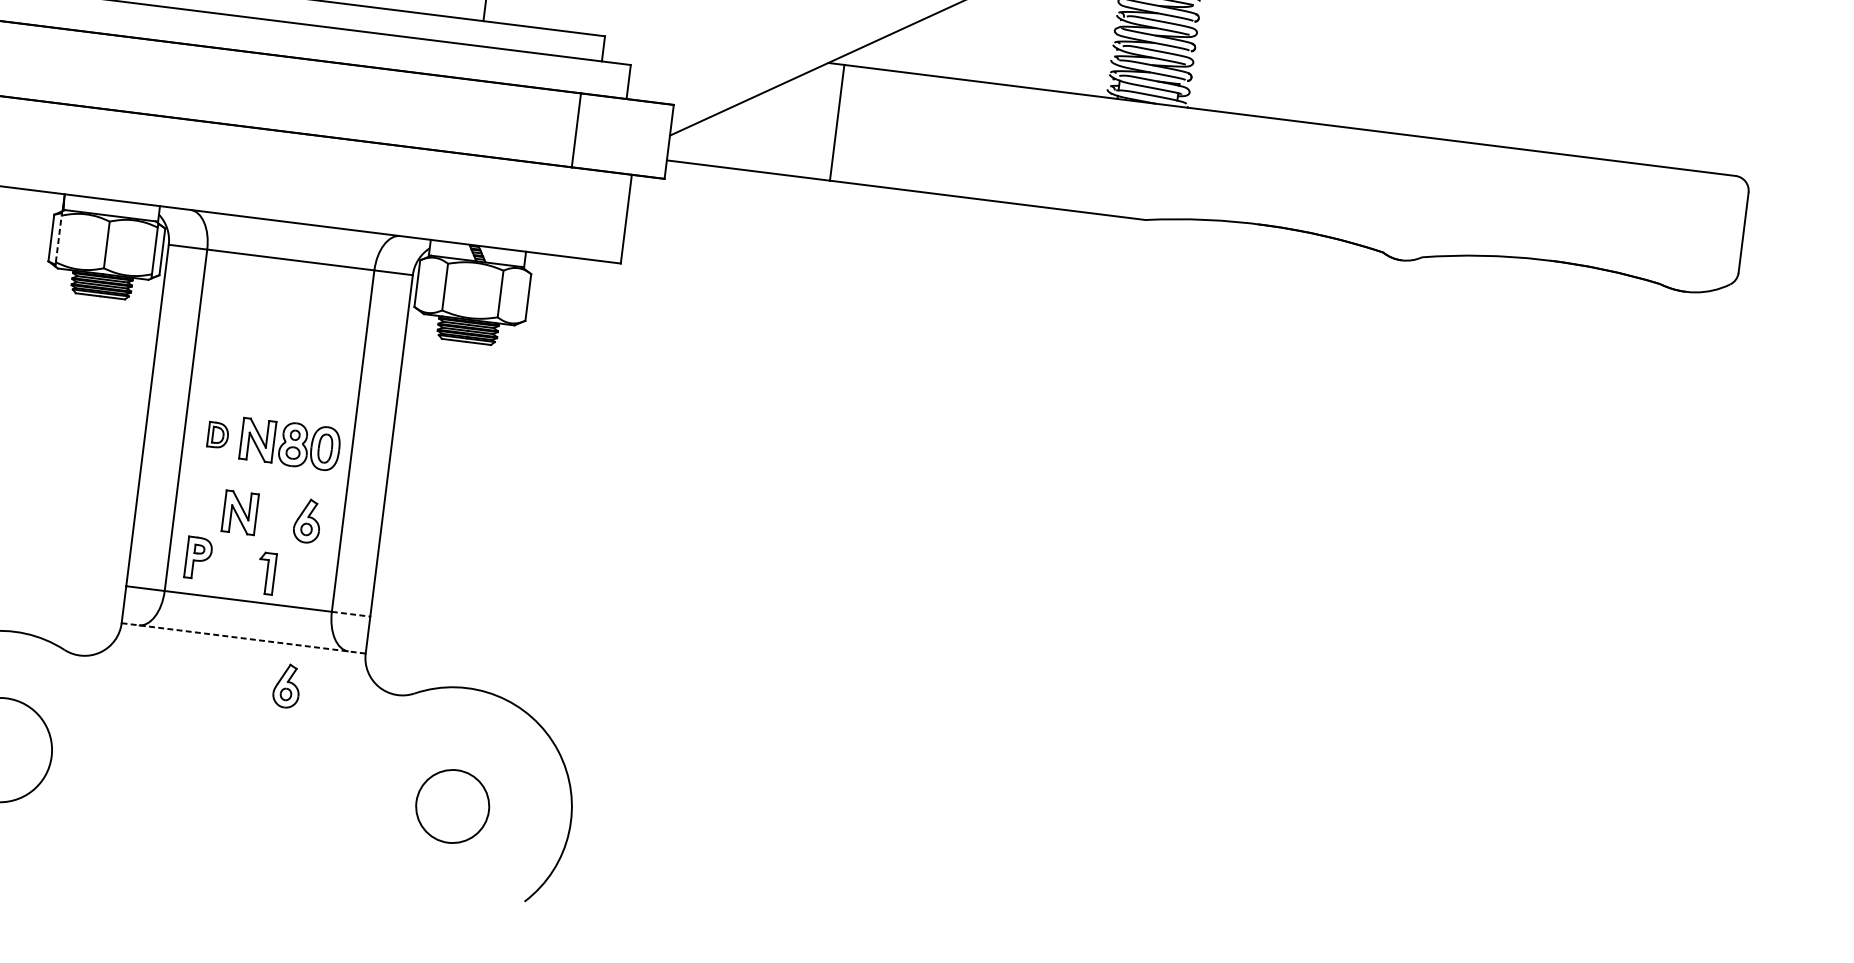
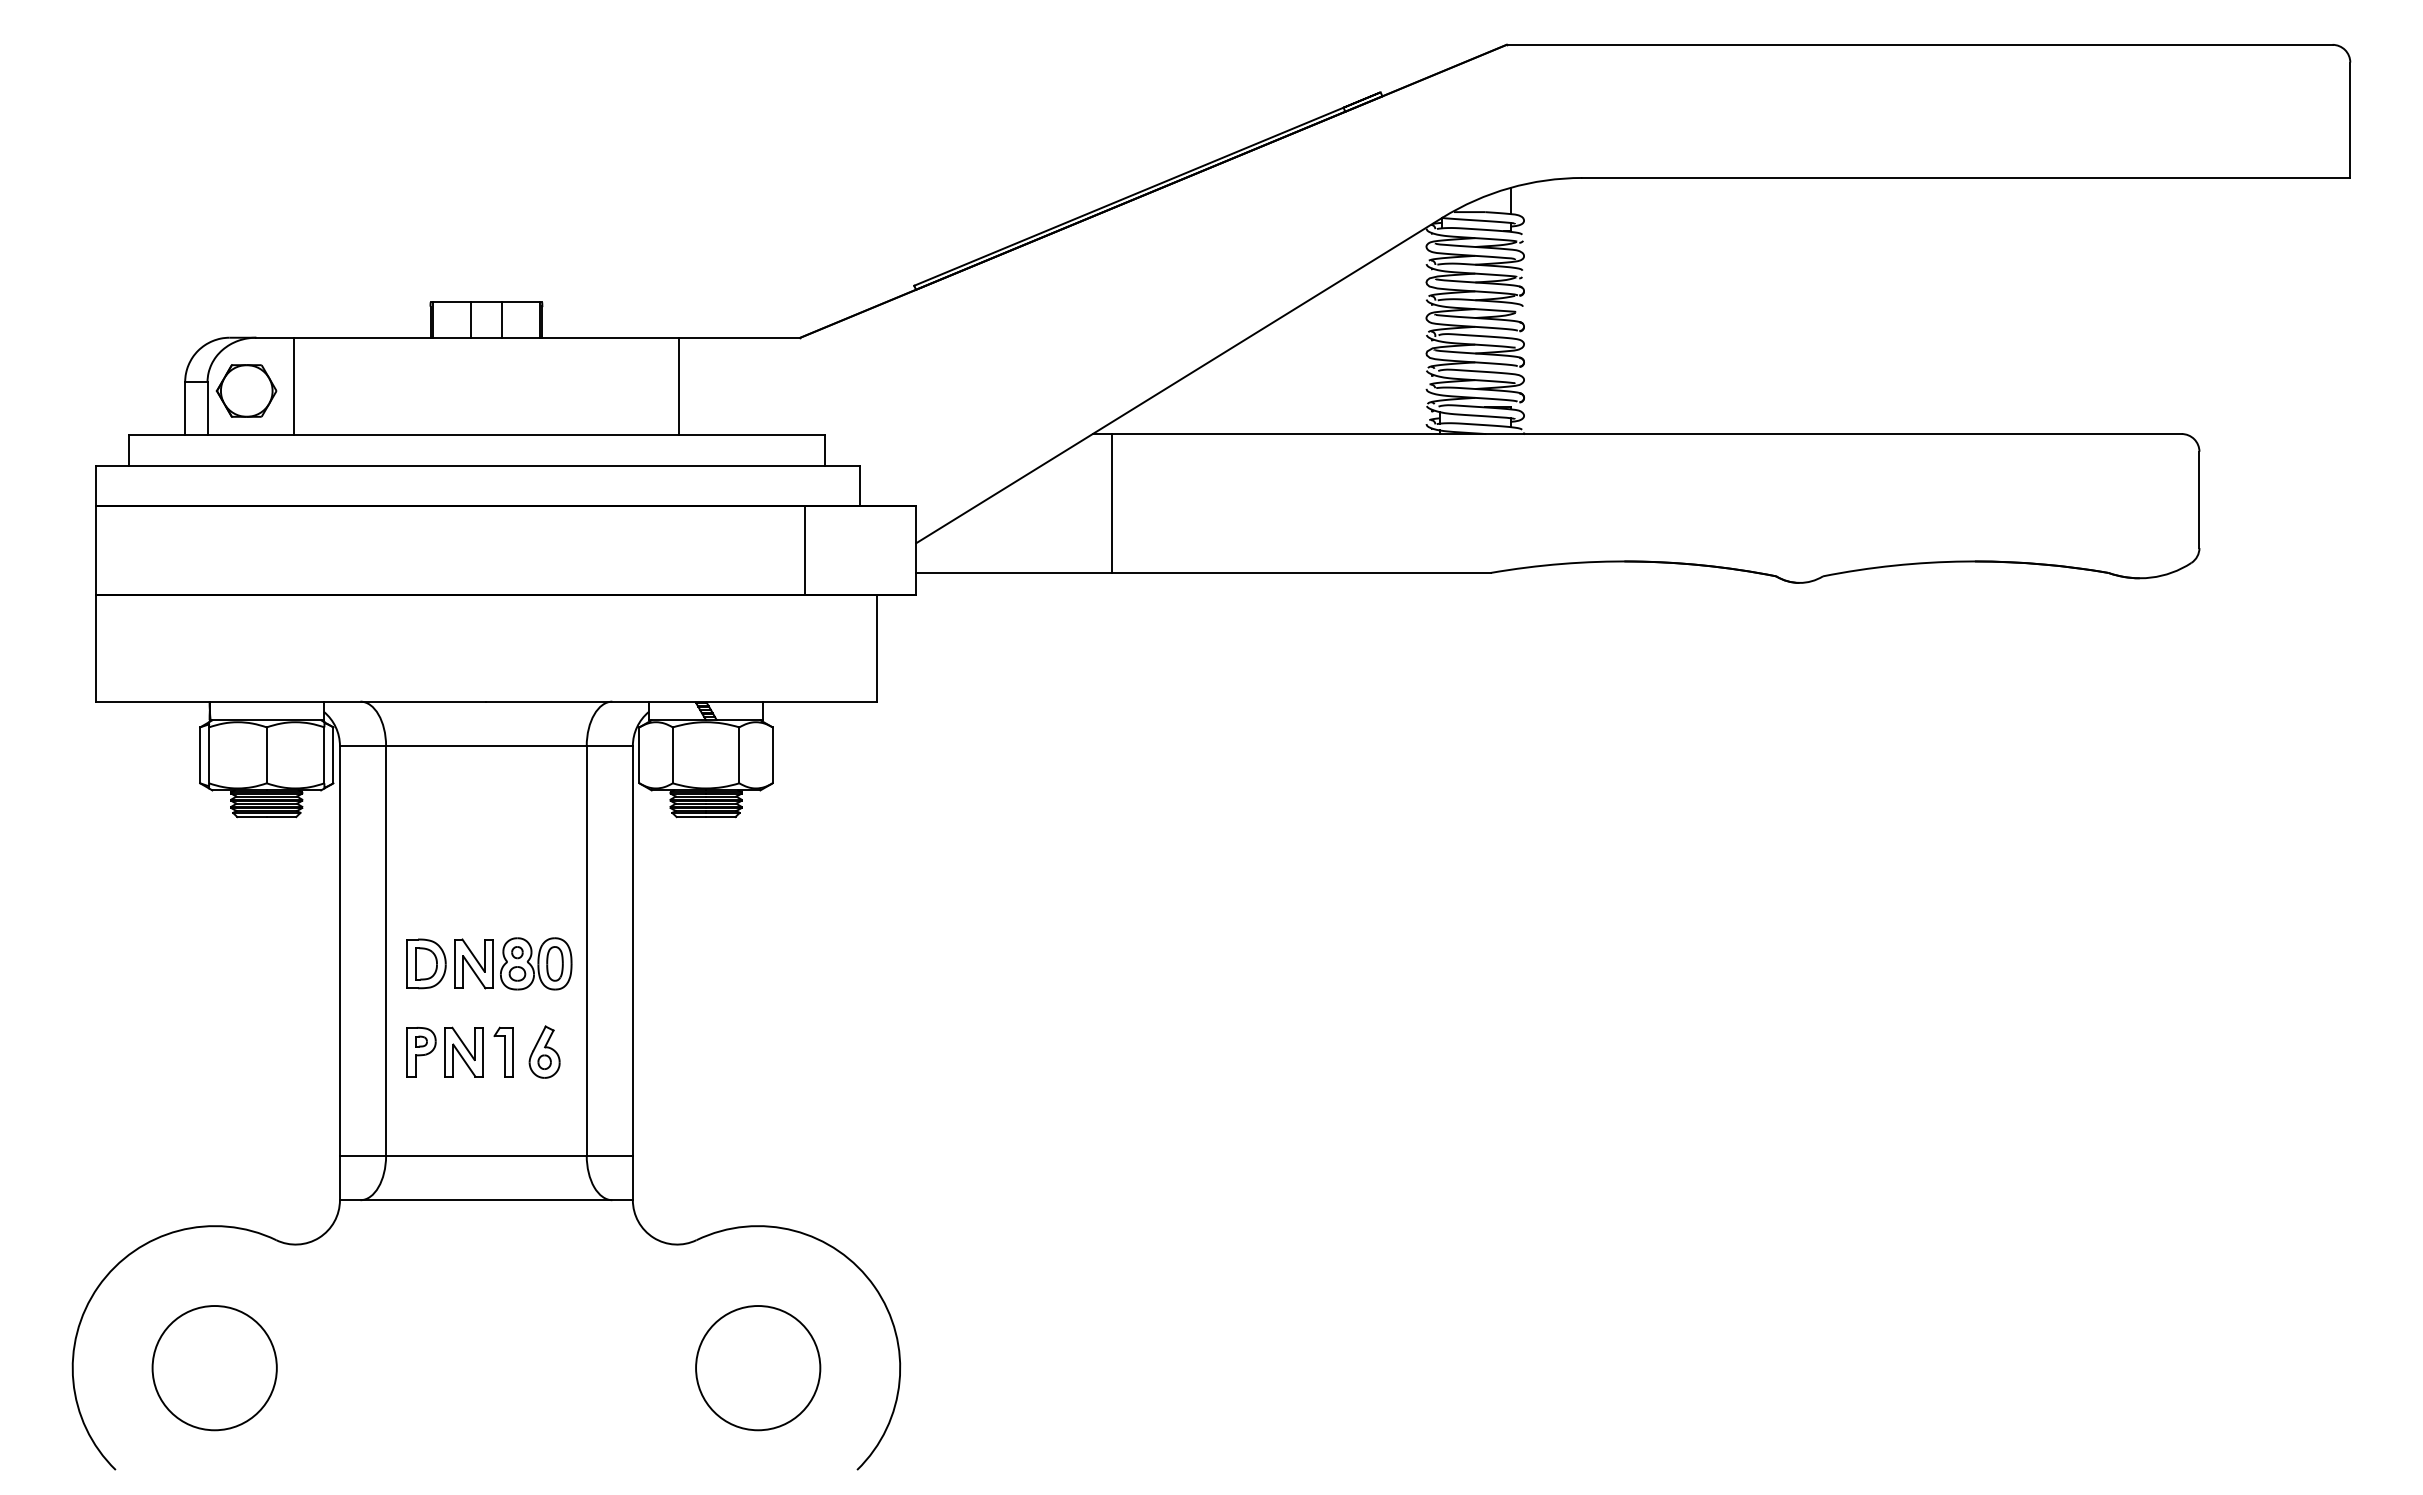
line: (59, 239) -> (209, 755), dashed -> solid
part: (218, 434) -> (426, 963), size x1.67
part: (198, 558) -> (421, 1052), moved
part: (266, 572) -> (503, 1051), moved
line: (351, 614) -> (610, 1155), dashed -> solid
line: (242, 638) -> (485, 1200), dashed -> solid
part: (286, 685) -> (544, 1249), removed
circle: (452, 806) -> (758, 1368), size x1.43

